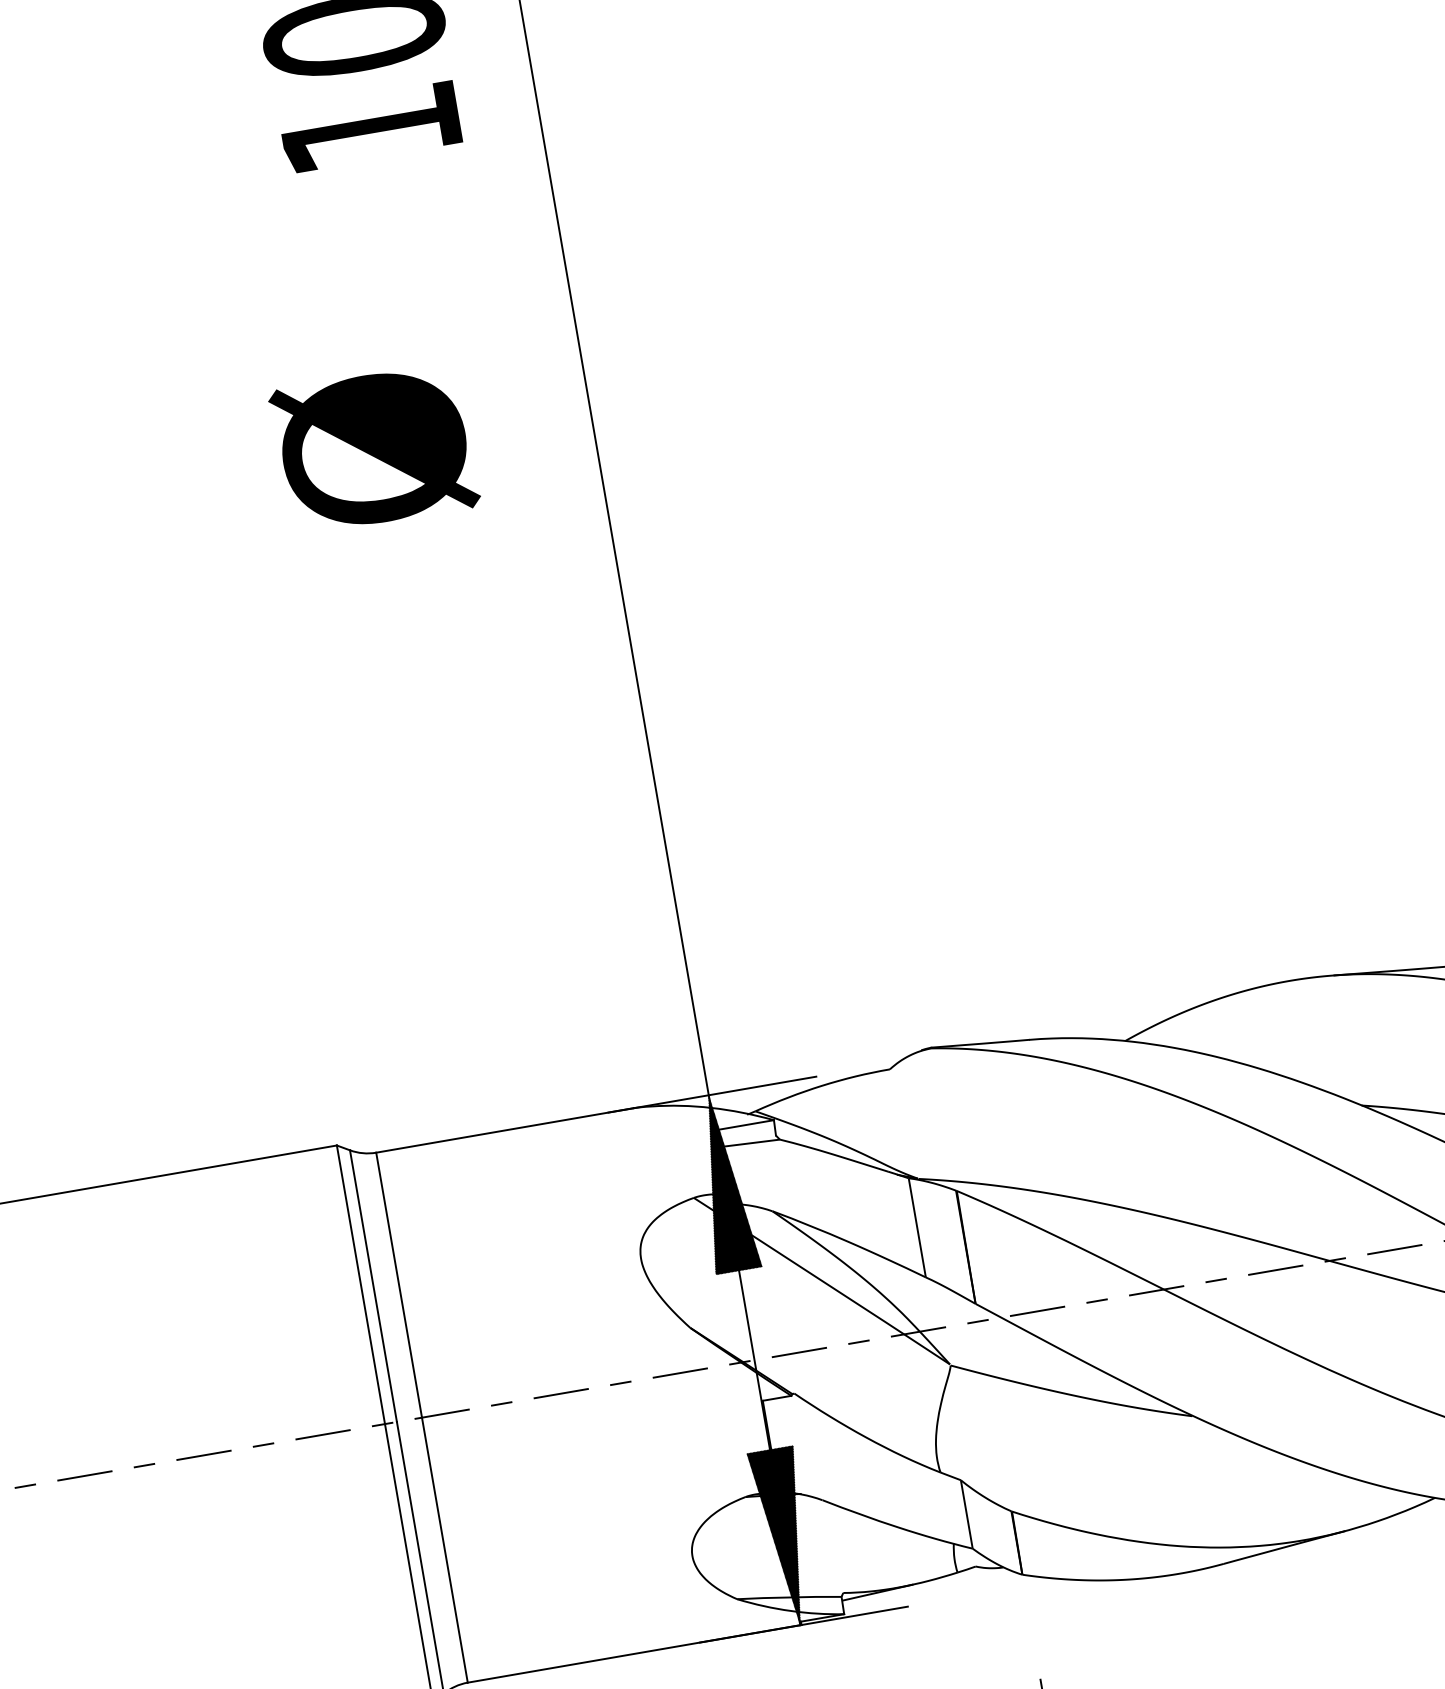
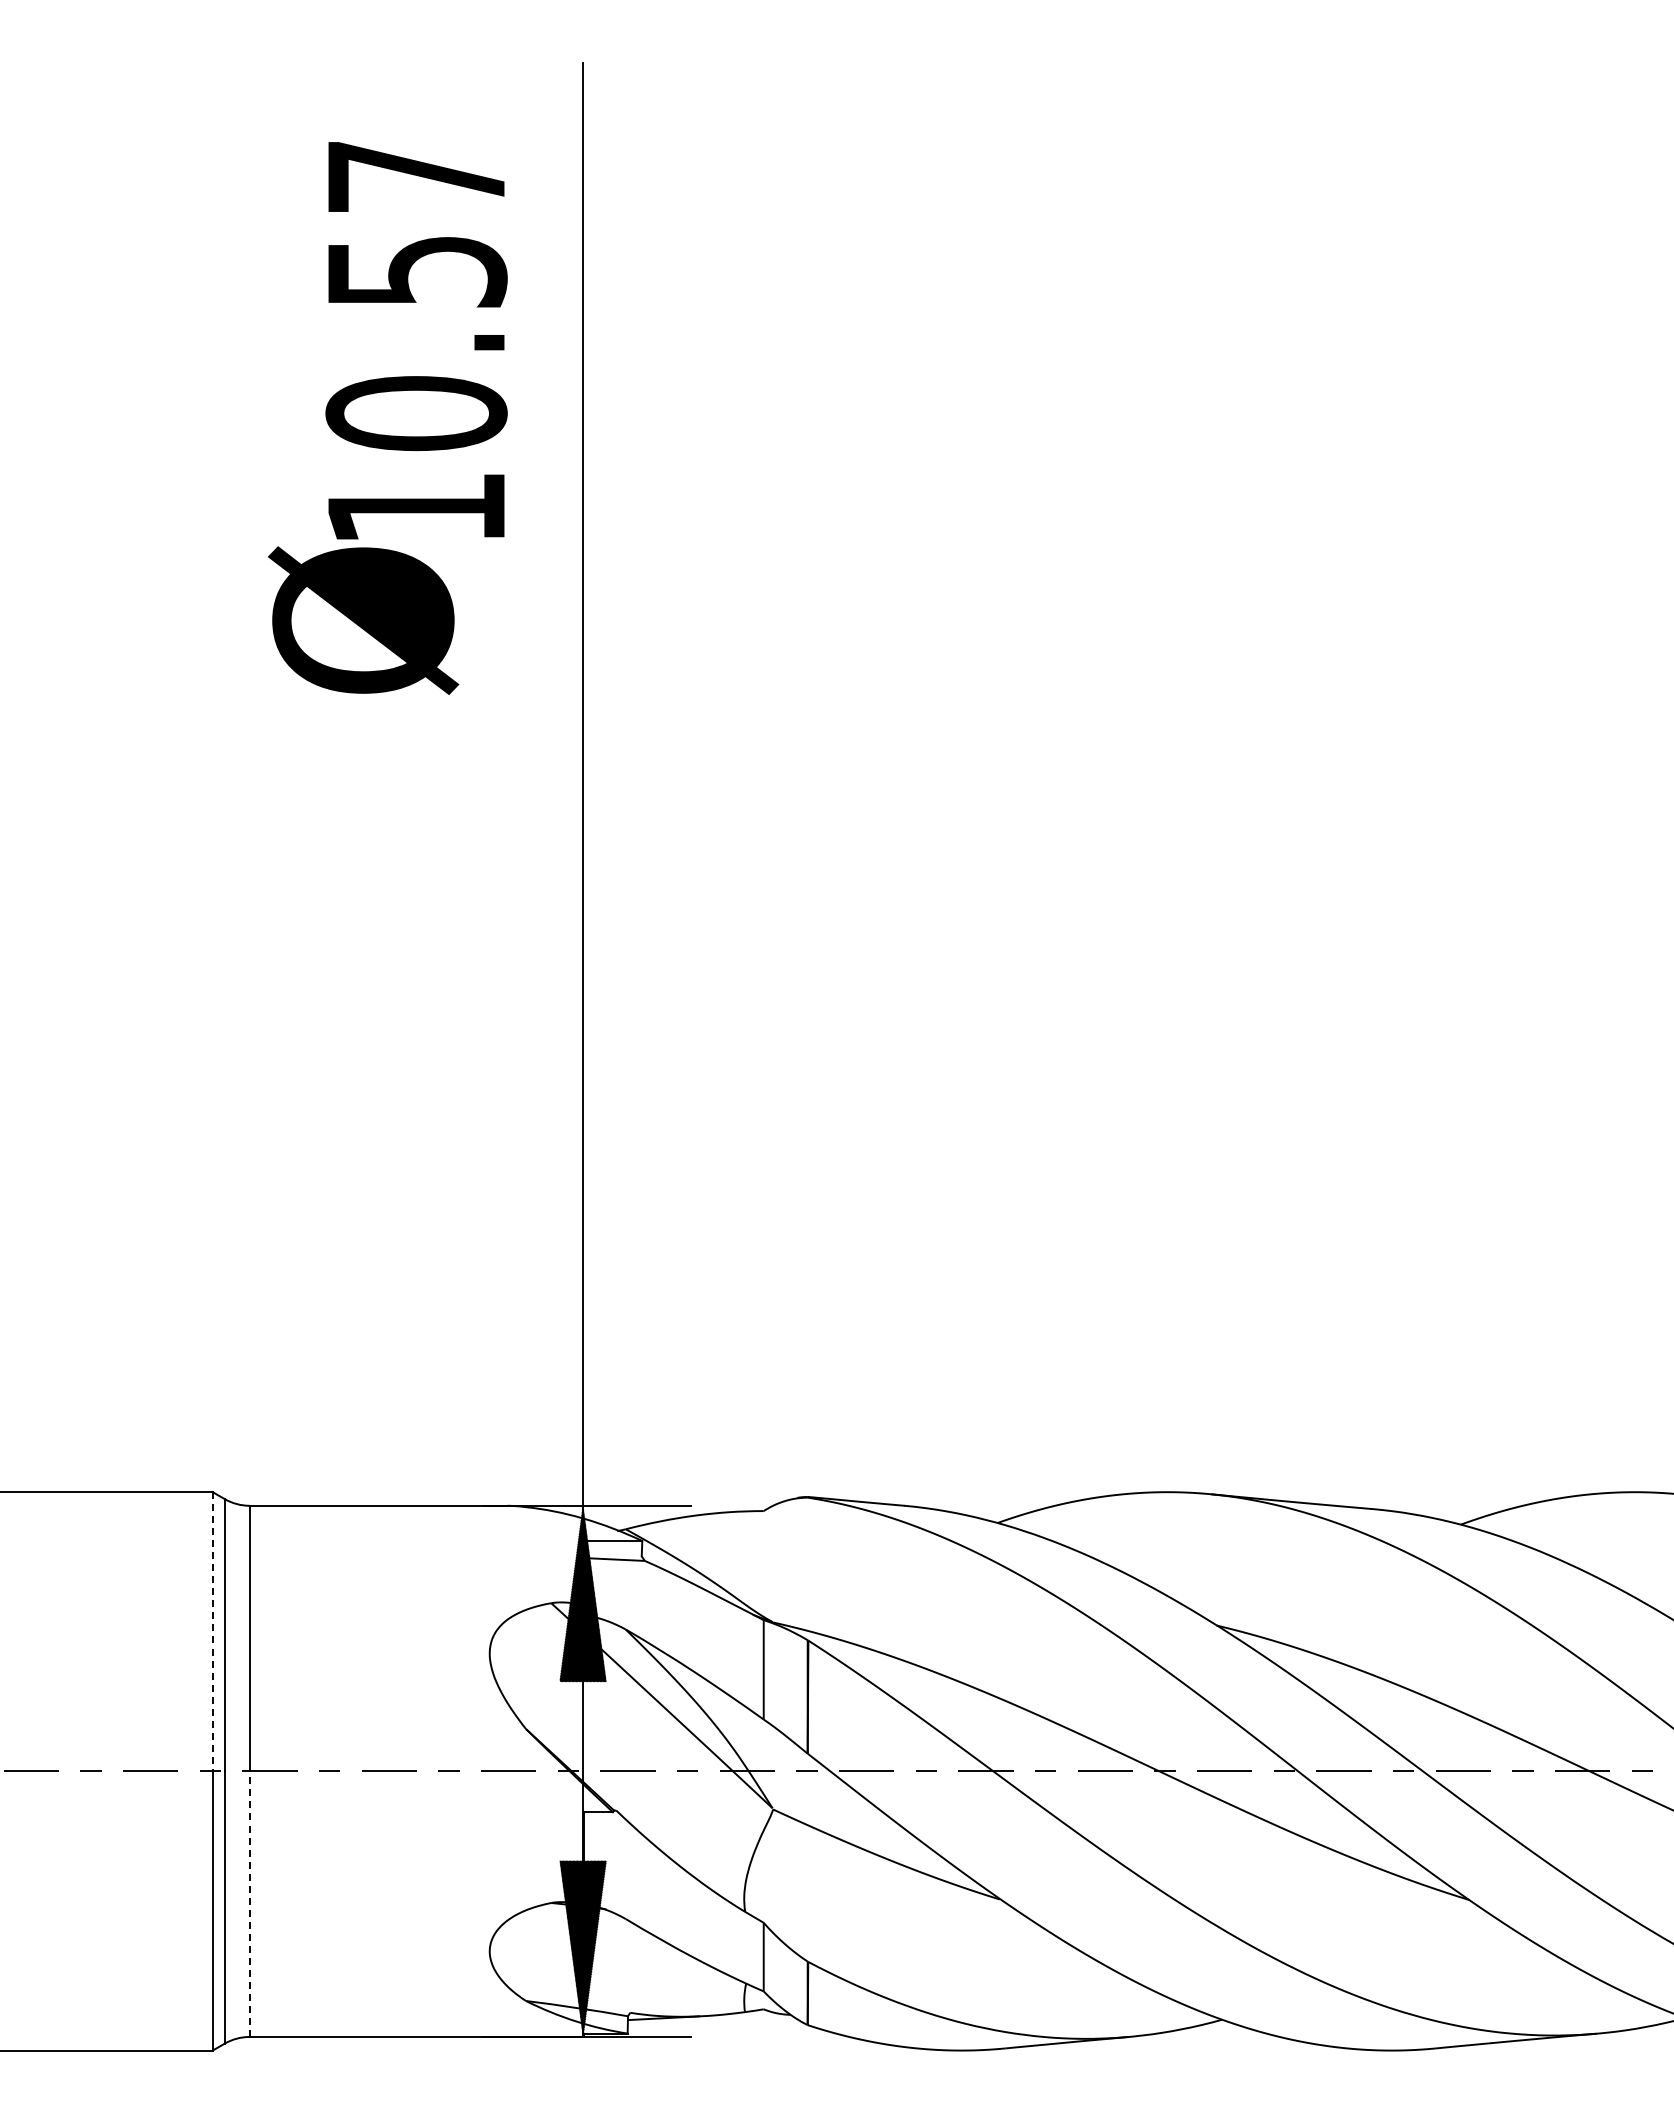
text: (374, 448) -> (363, 620), moved
line: (360, 1284) -> (212, 1631), solid -> dashed
line: (444, 1550) -> (249, 1904), solid -> dashed

